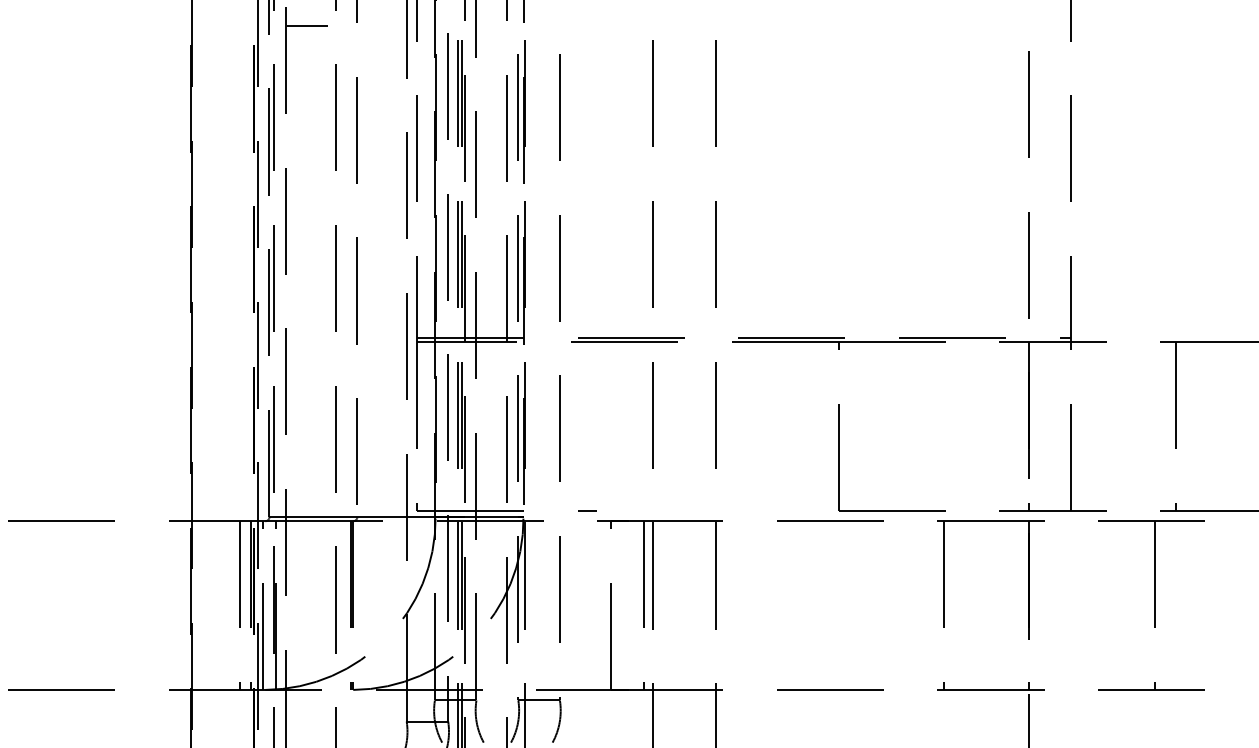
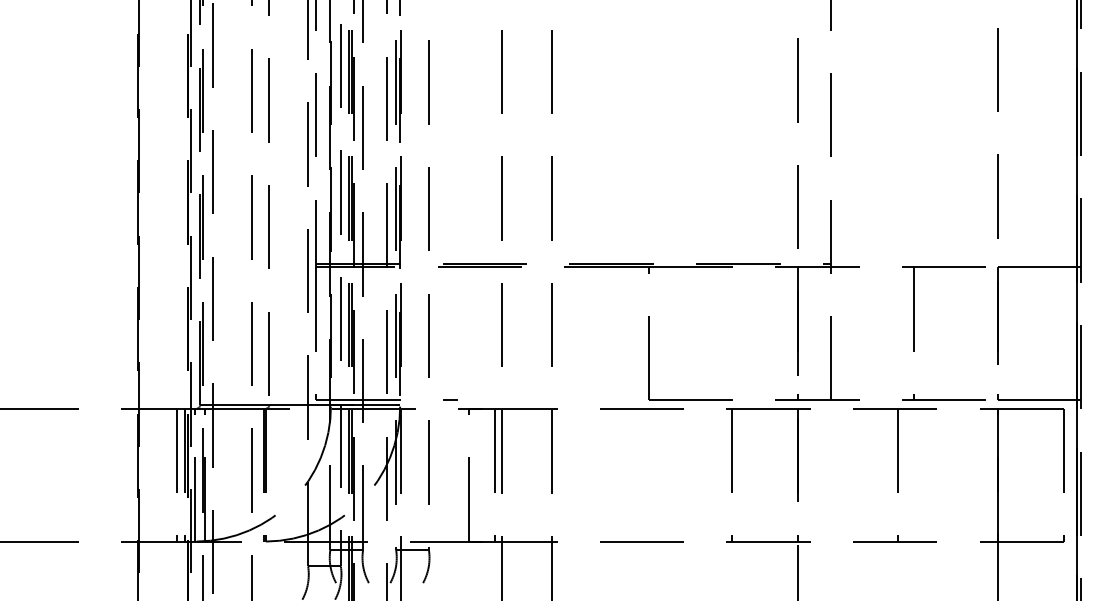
line: (306, 26) -> (229, 18), removed

